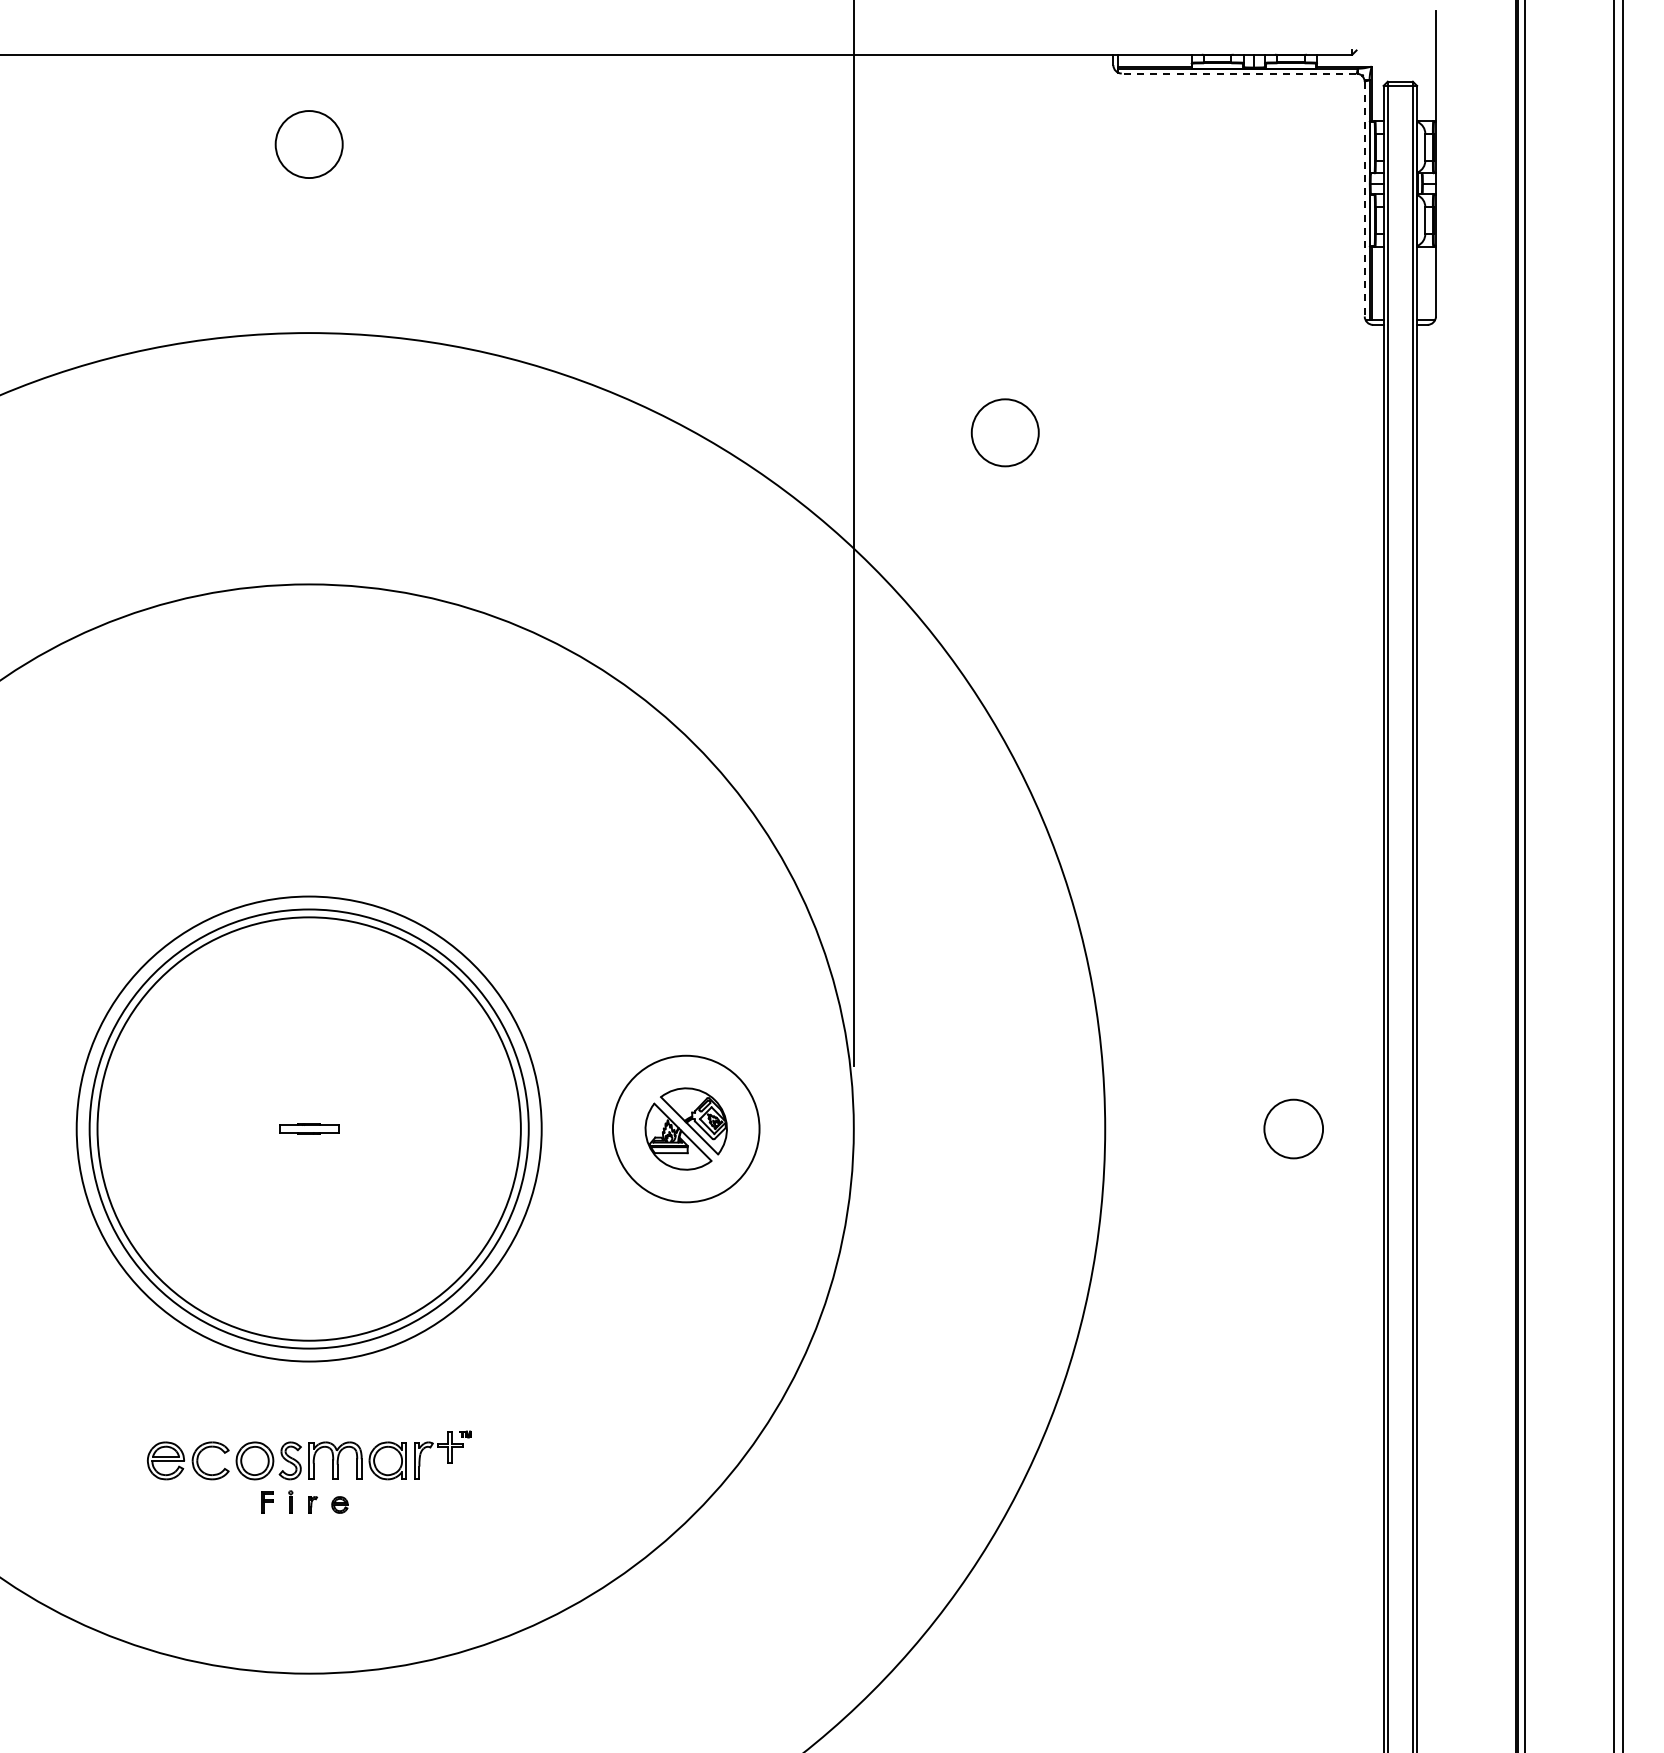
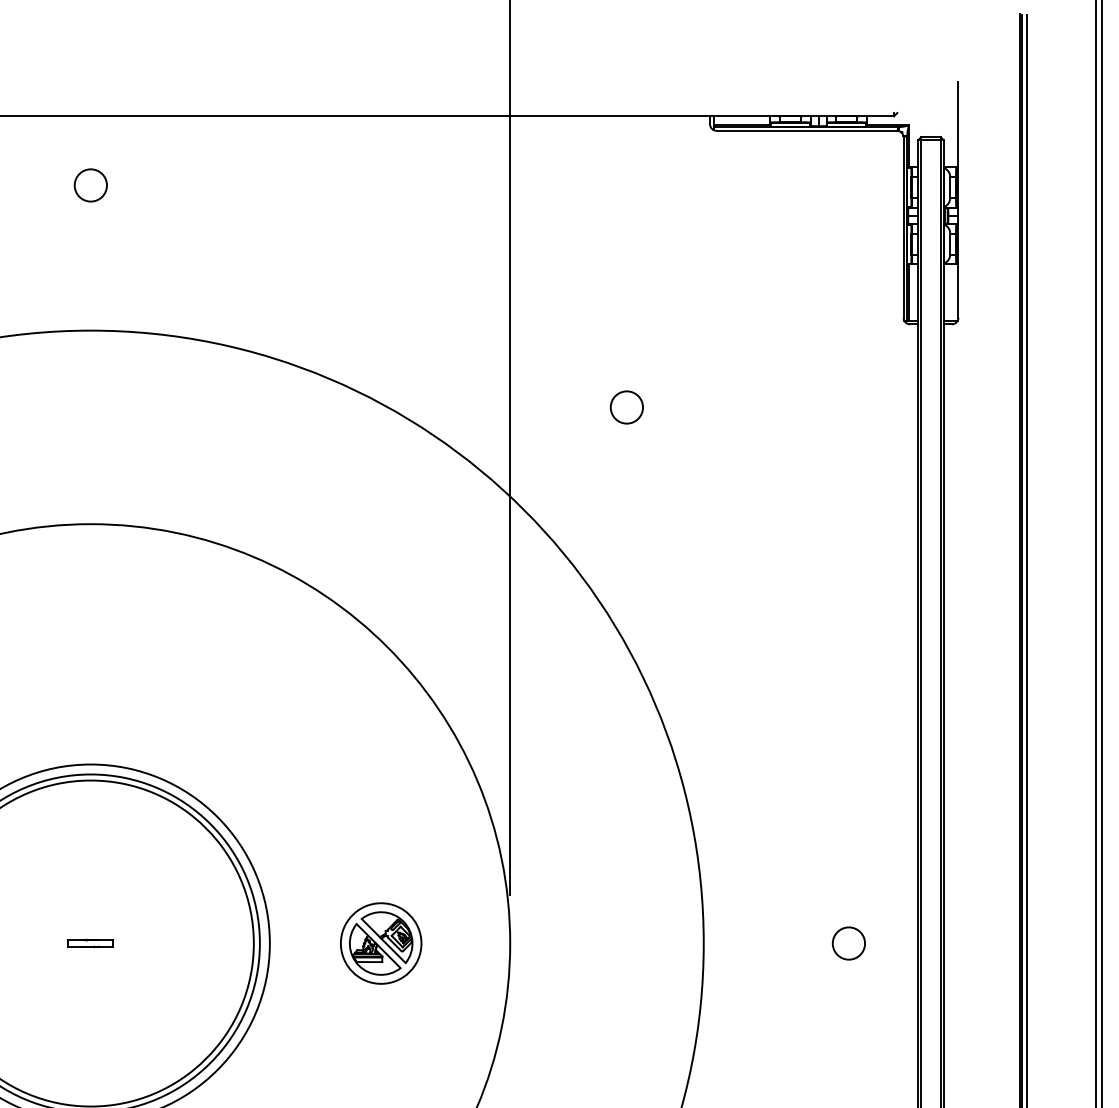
line: (1238, 73) -> (806, 130), dashed -> solid
circle: (309, 144) -> (91, 185), size x0.62
line: (1364, 199) -> (903, 227), dashed -> solid
circle: (1005, 432) -> (626, 407), size x0.62
circle: (685, 1128) -> (380, 943), size x0.71
circle: (1293, 1129) -> (848, 943), size x0.71

